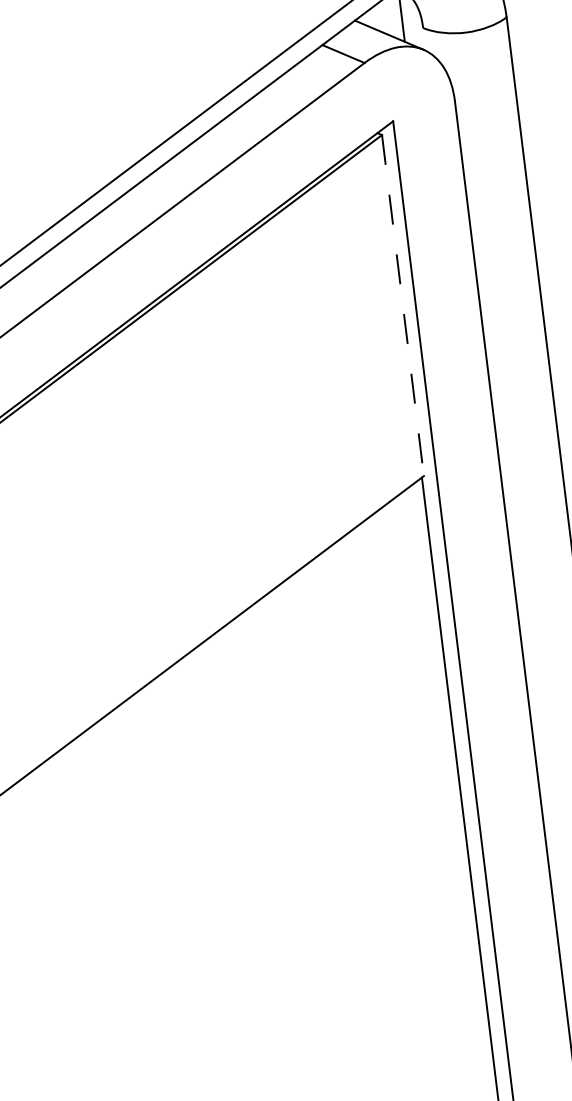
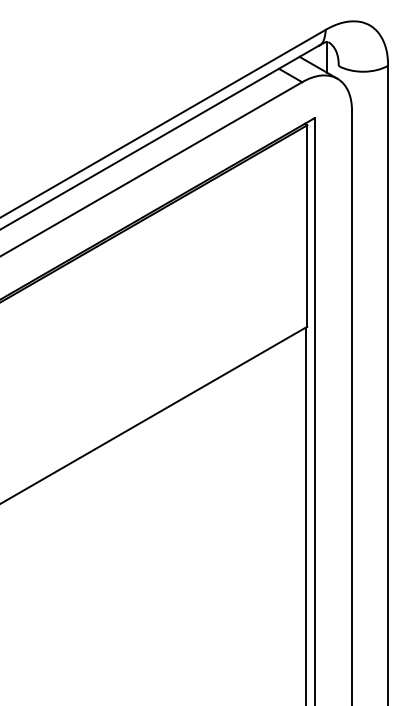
line: (403, 306) -> (307, 226), dashed -> solid

